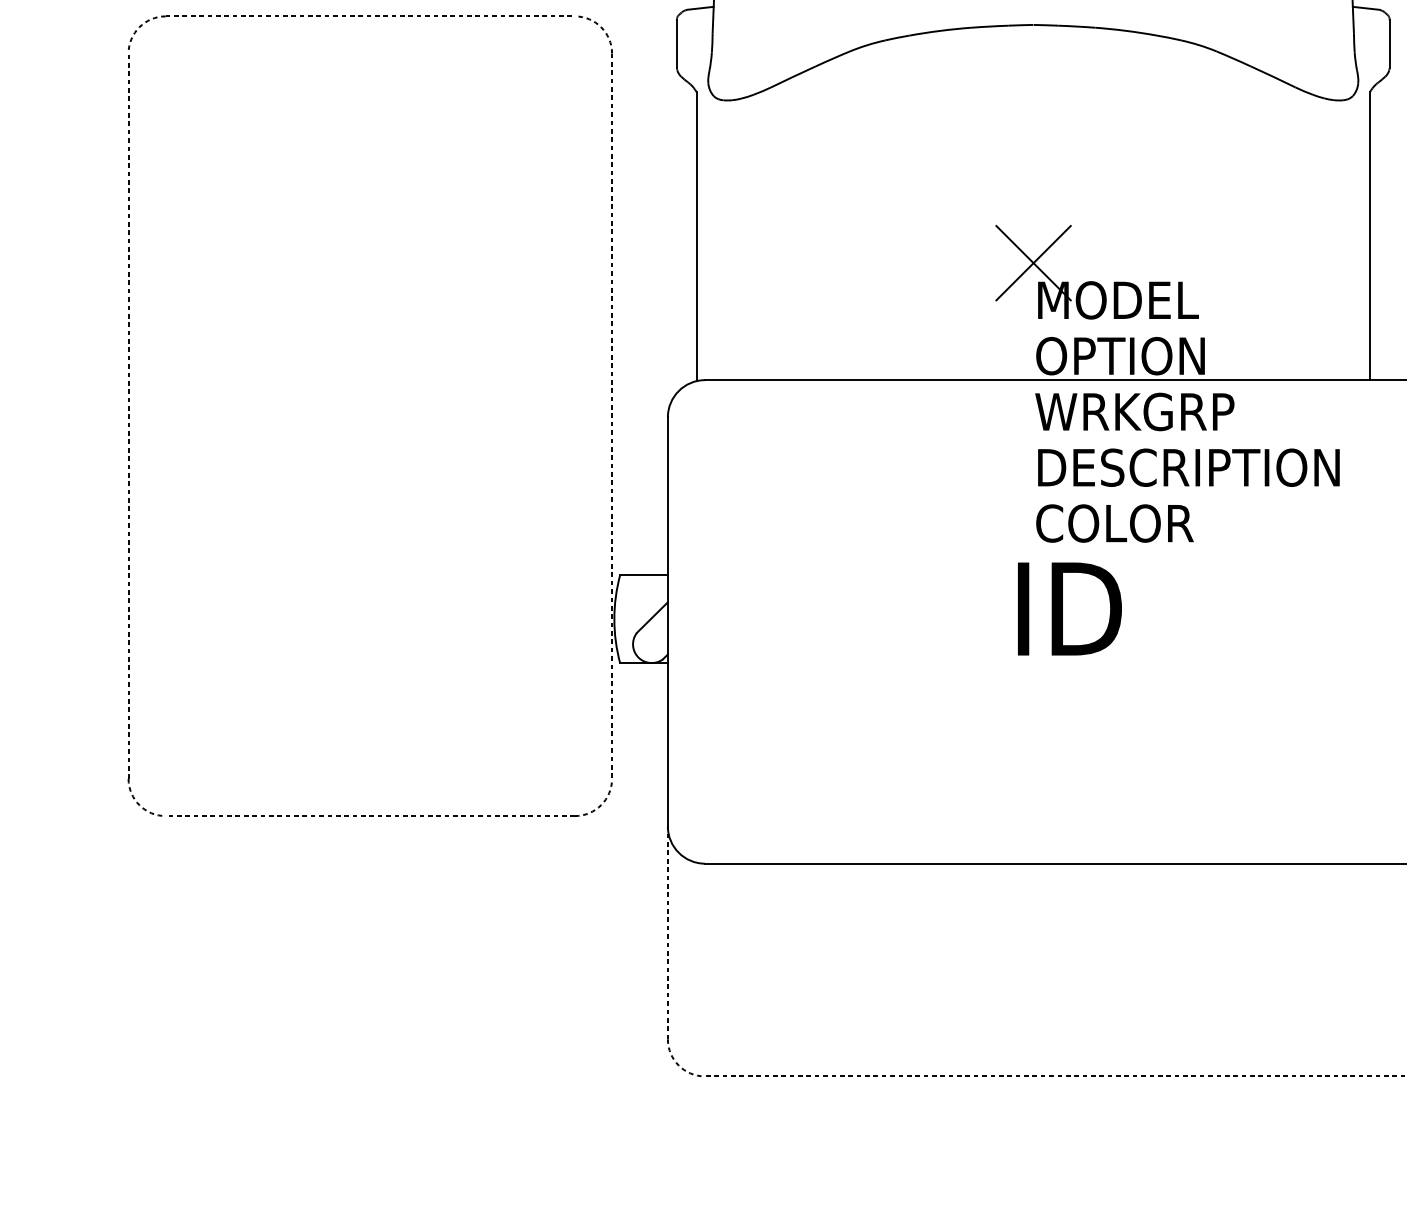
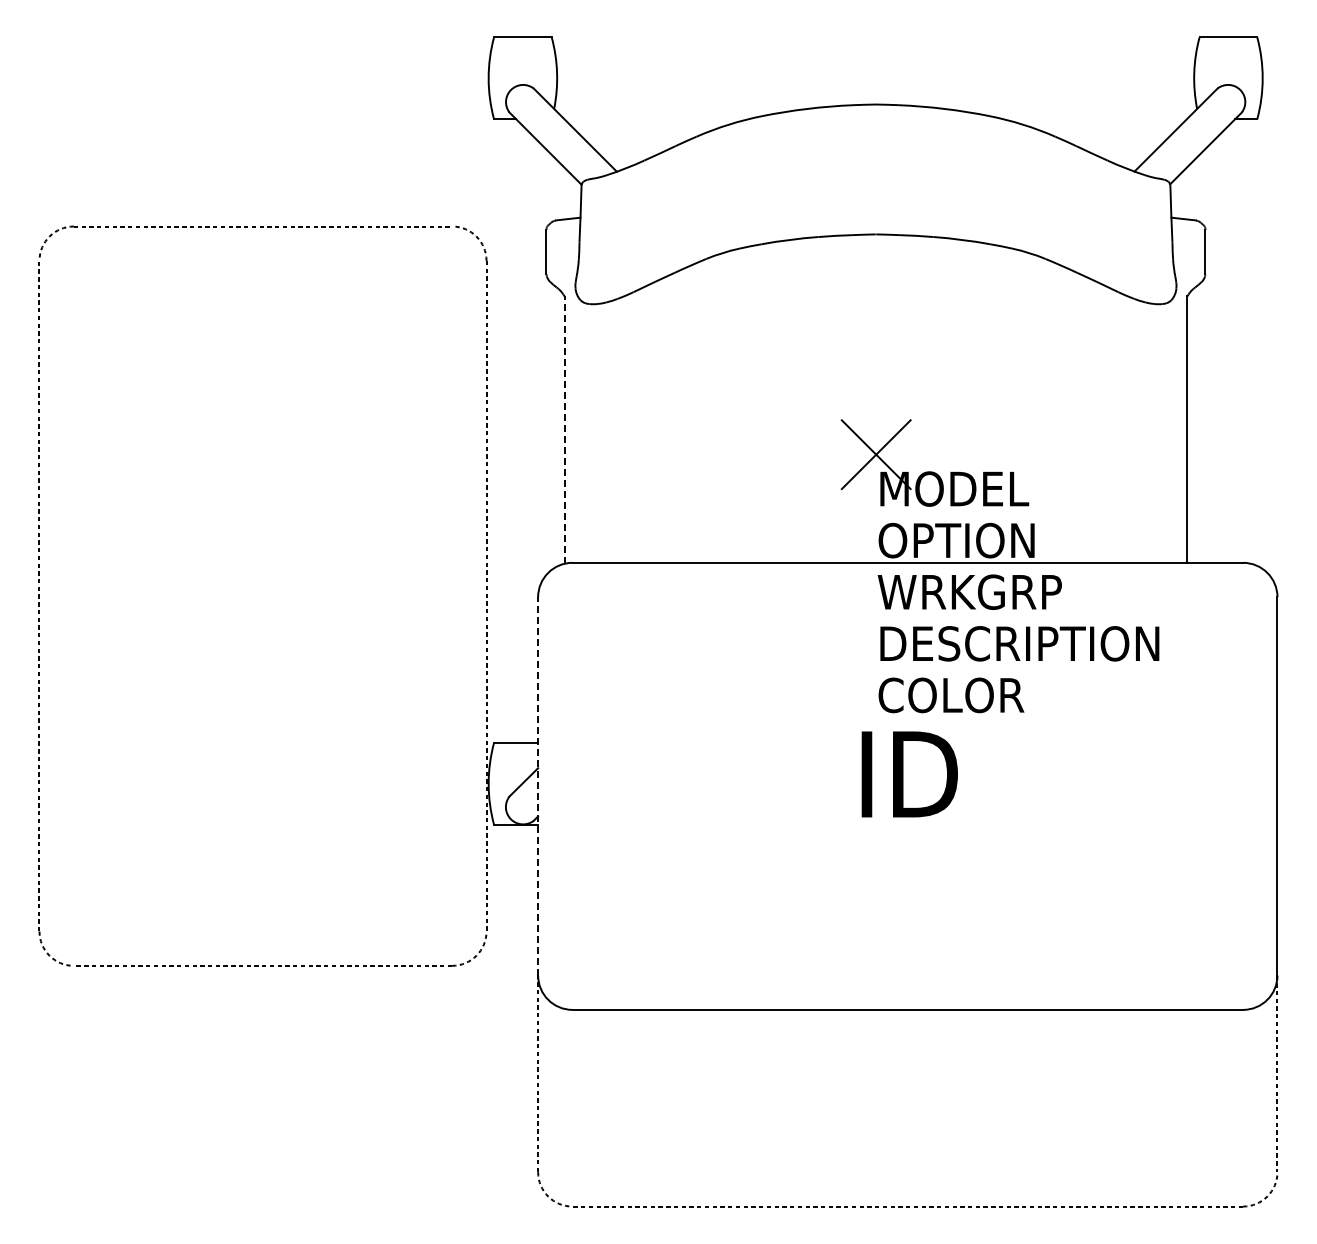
line: (696, 237) -> (564, 430), solid -> dashed
line: (668, 620) -> (538, 785), solid -> dashed

